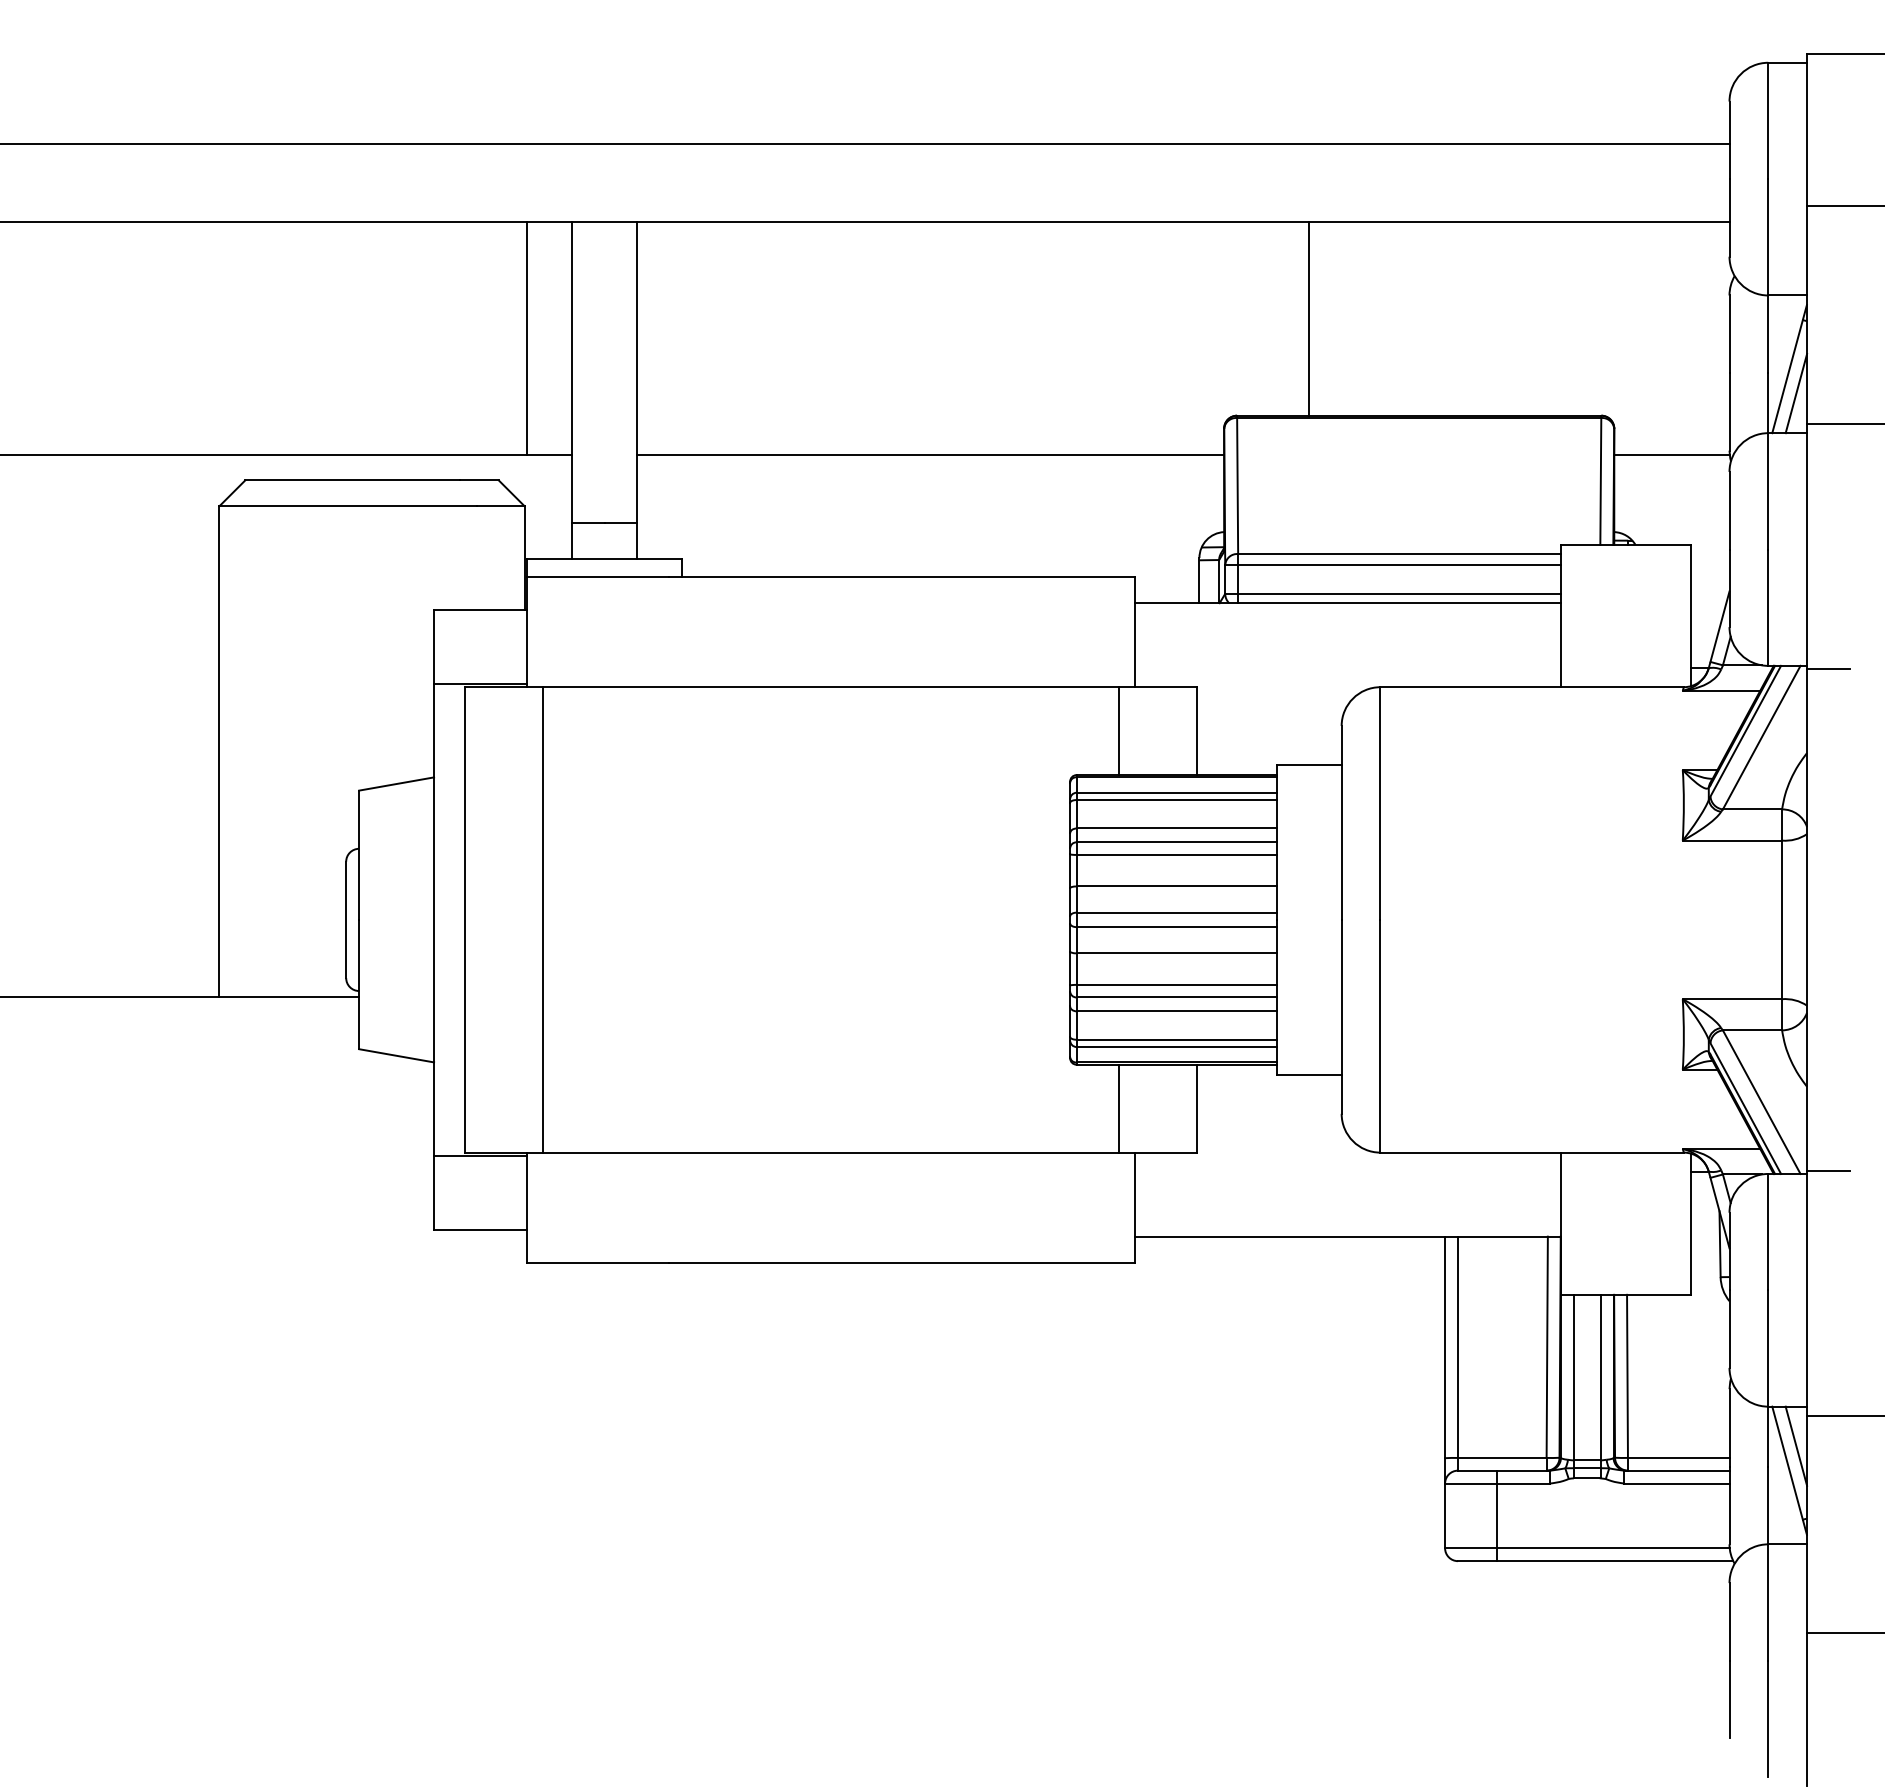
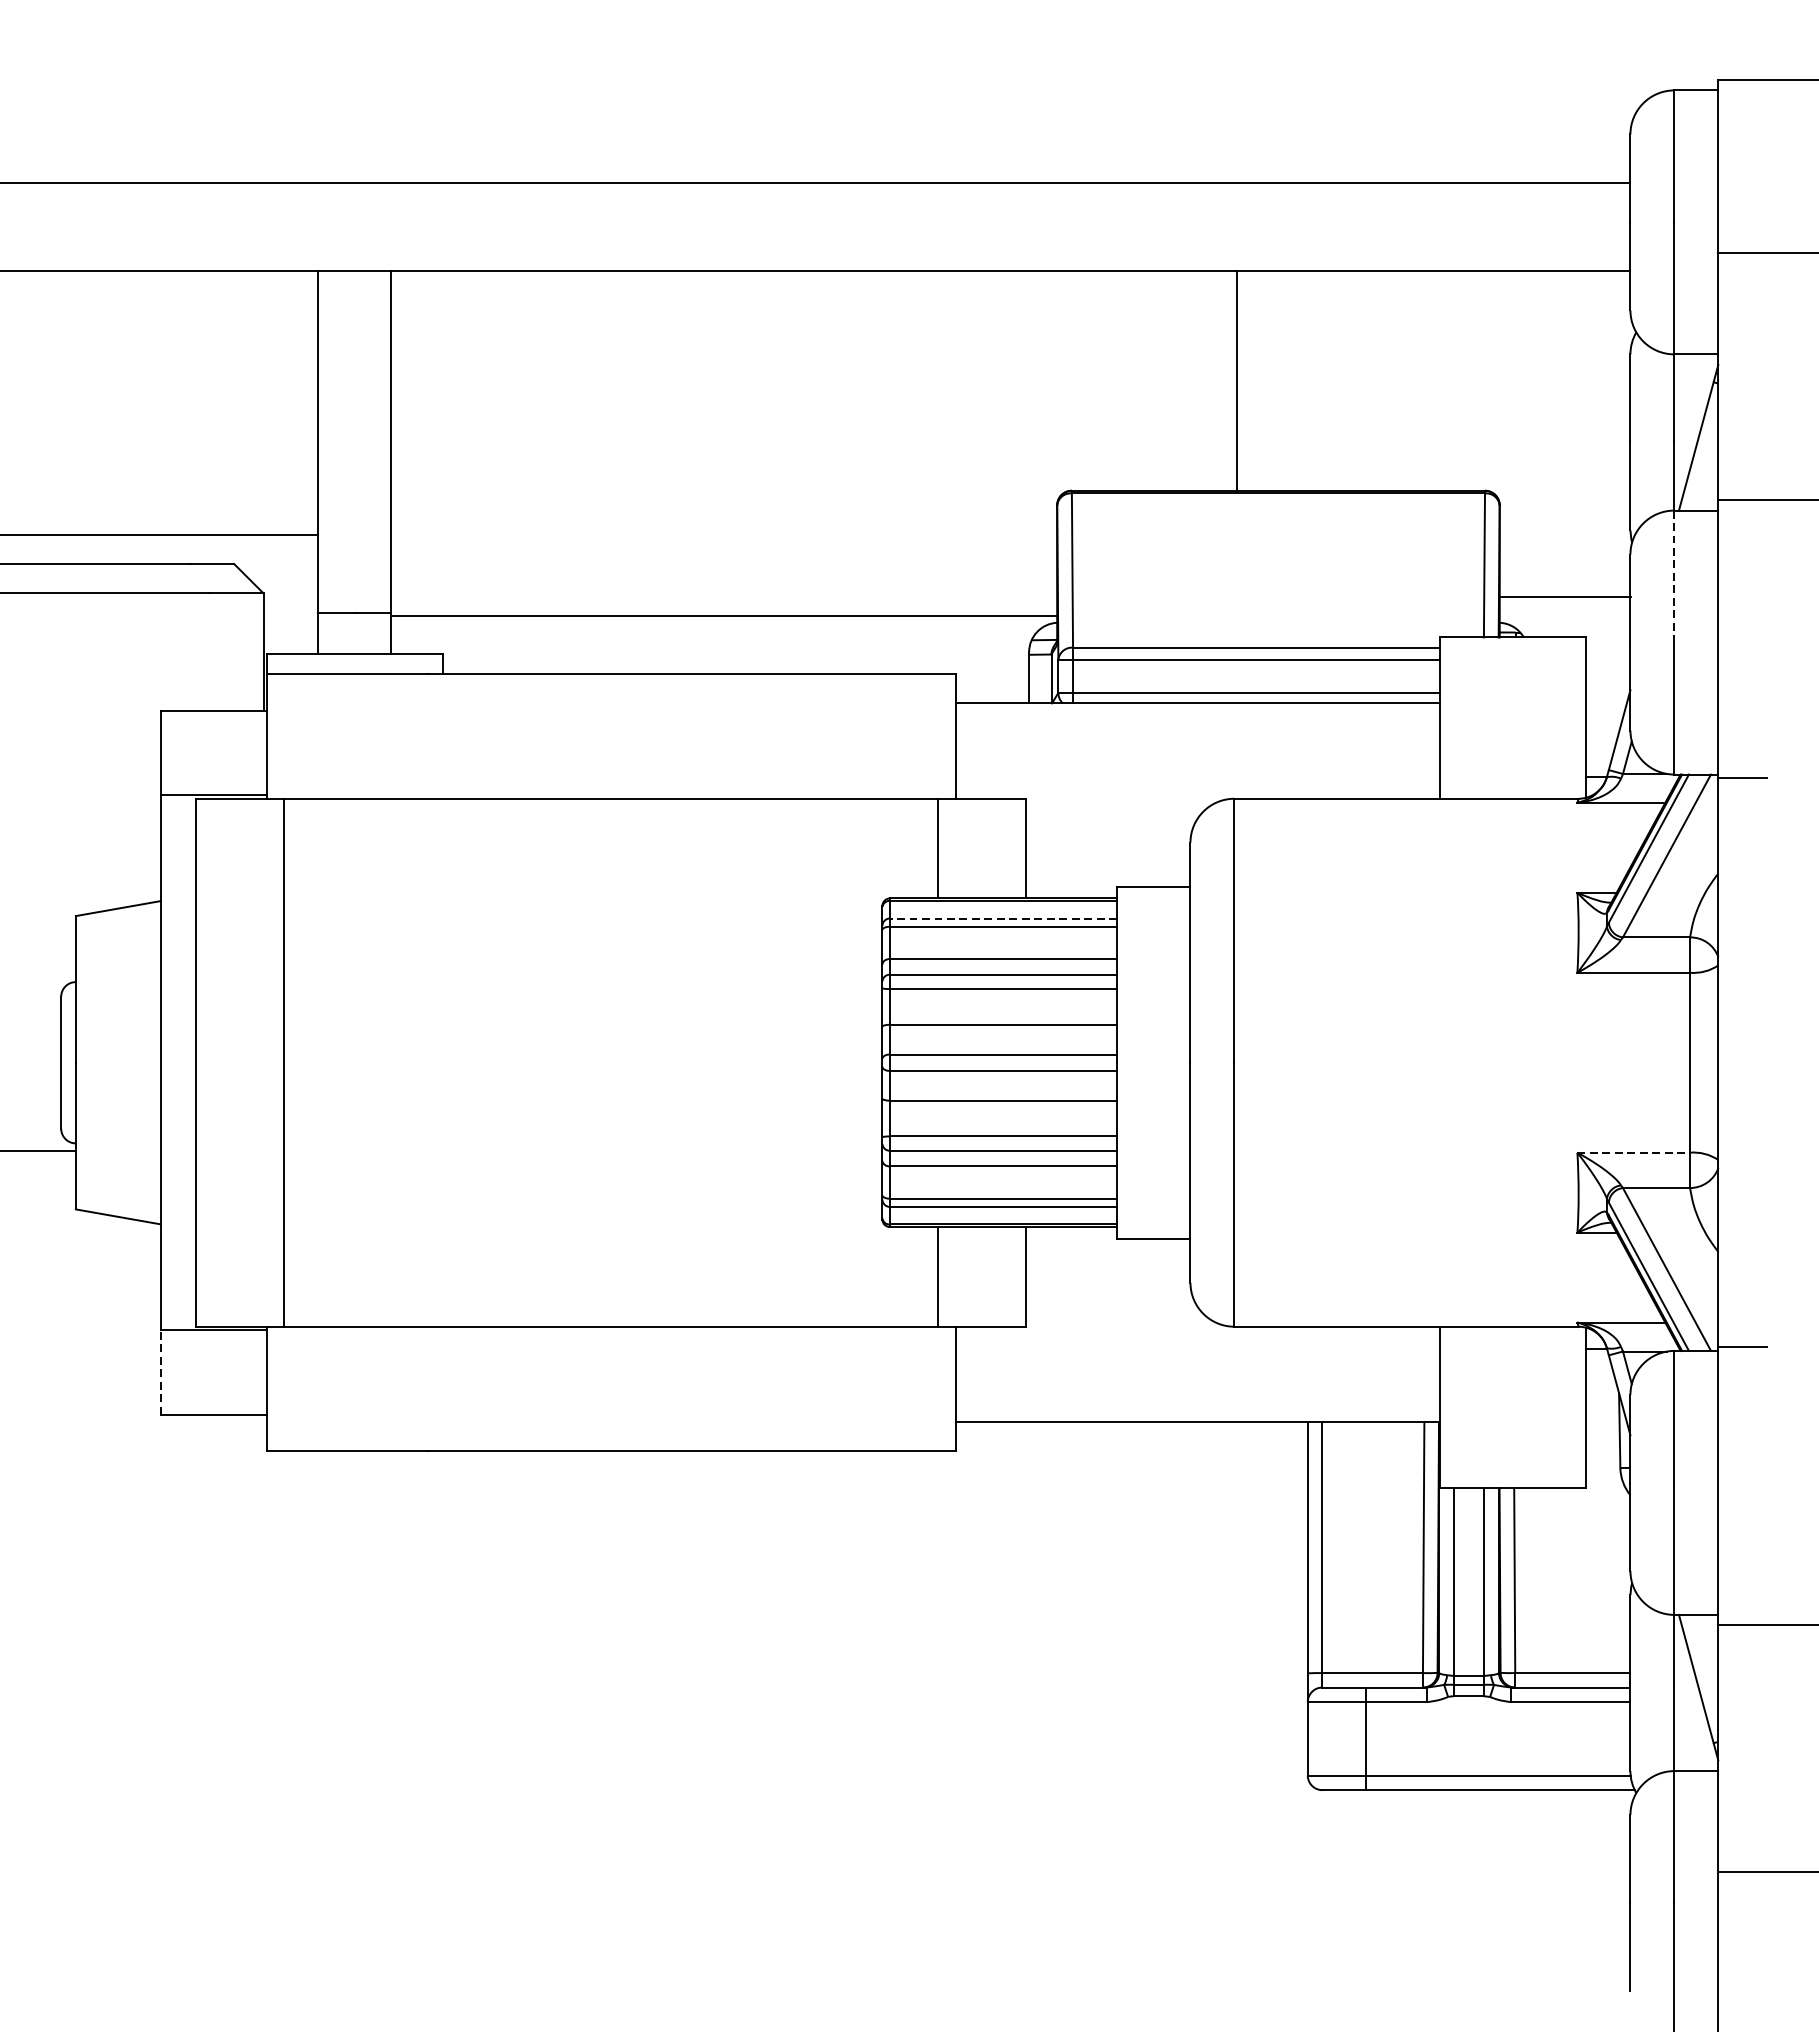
line: (1309, 318) -> (1236, 380), moved
line: (527, 337) -> (266, 402), removed
line: (1796, 393) -> (1706, 465), removed
line: (930, 454) -> (724, 616), moved
line: (1671, 454) -> (1564, 597), moved
line: (1768, 491) -> (1674, 576), solid -> dashed
line: (1176, 792) -> (1003, 918), solid -> dashed
line: (1732, 999) -> (1633, 1153), solid -> dashed
line: (434, 1192) -> (161, 1371), solid -> dashed
line: (1796, 1445) -> (1706, 1658), removed

